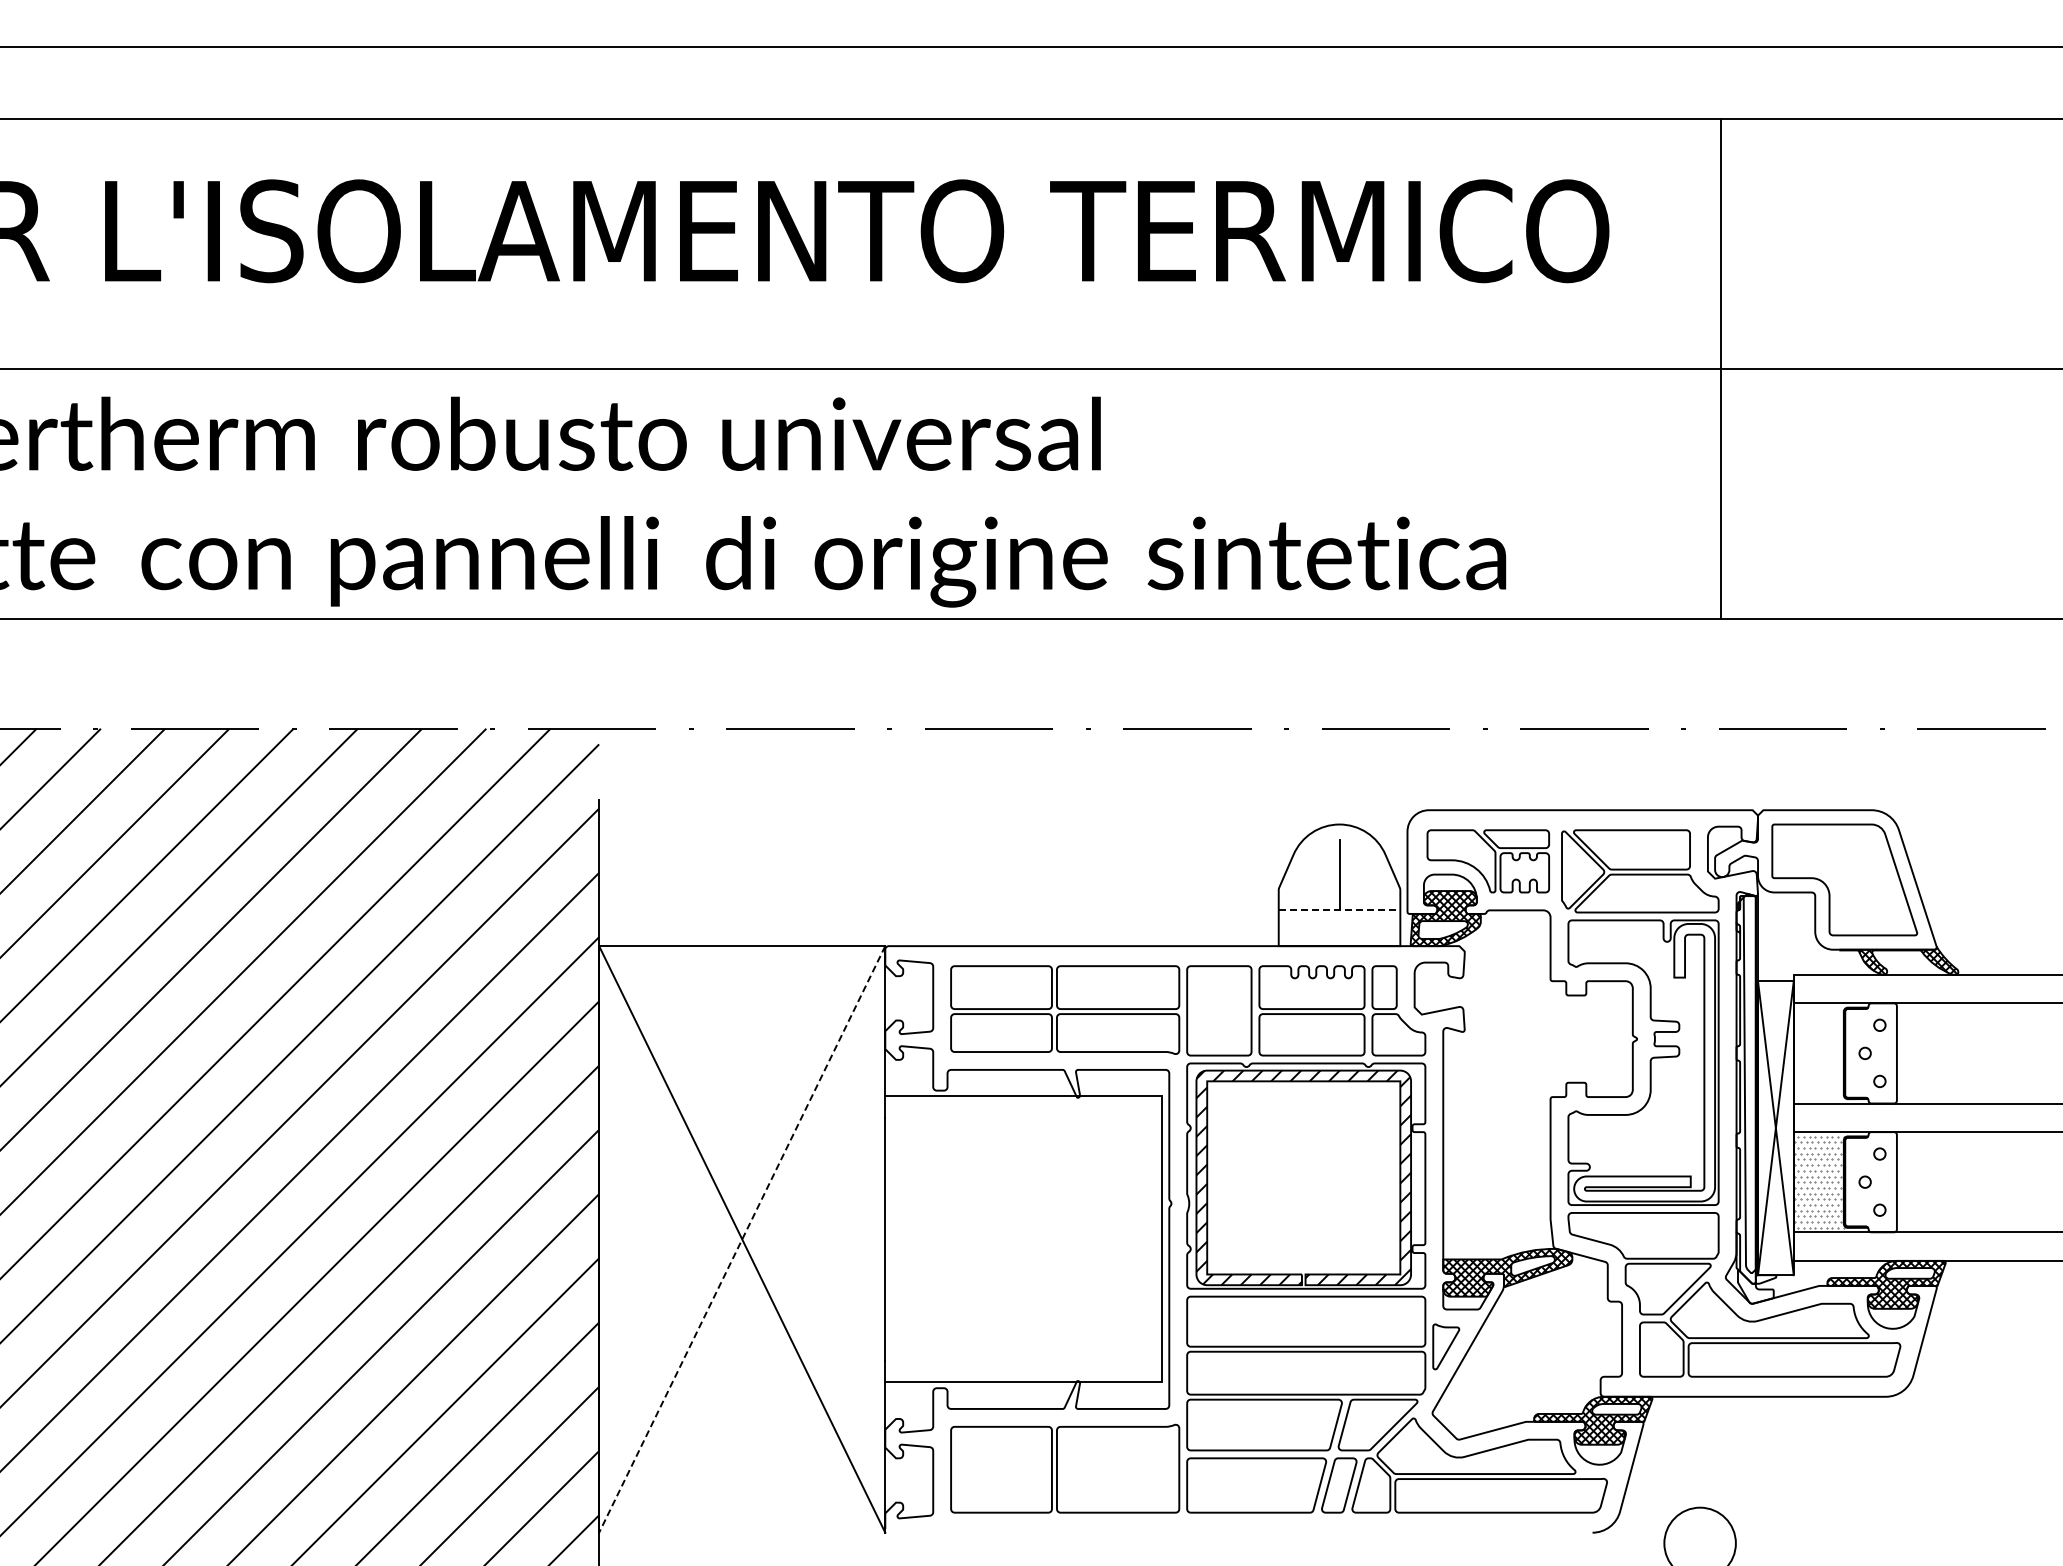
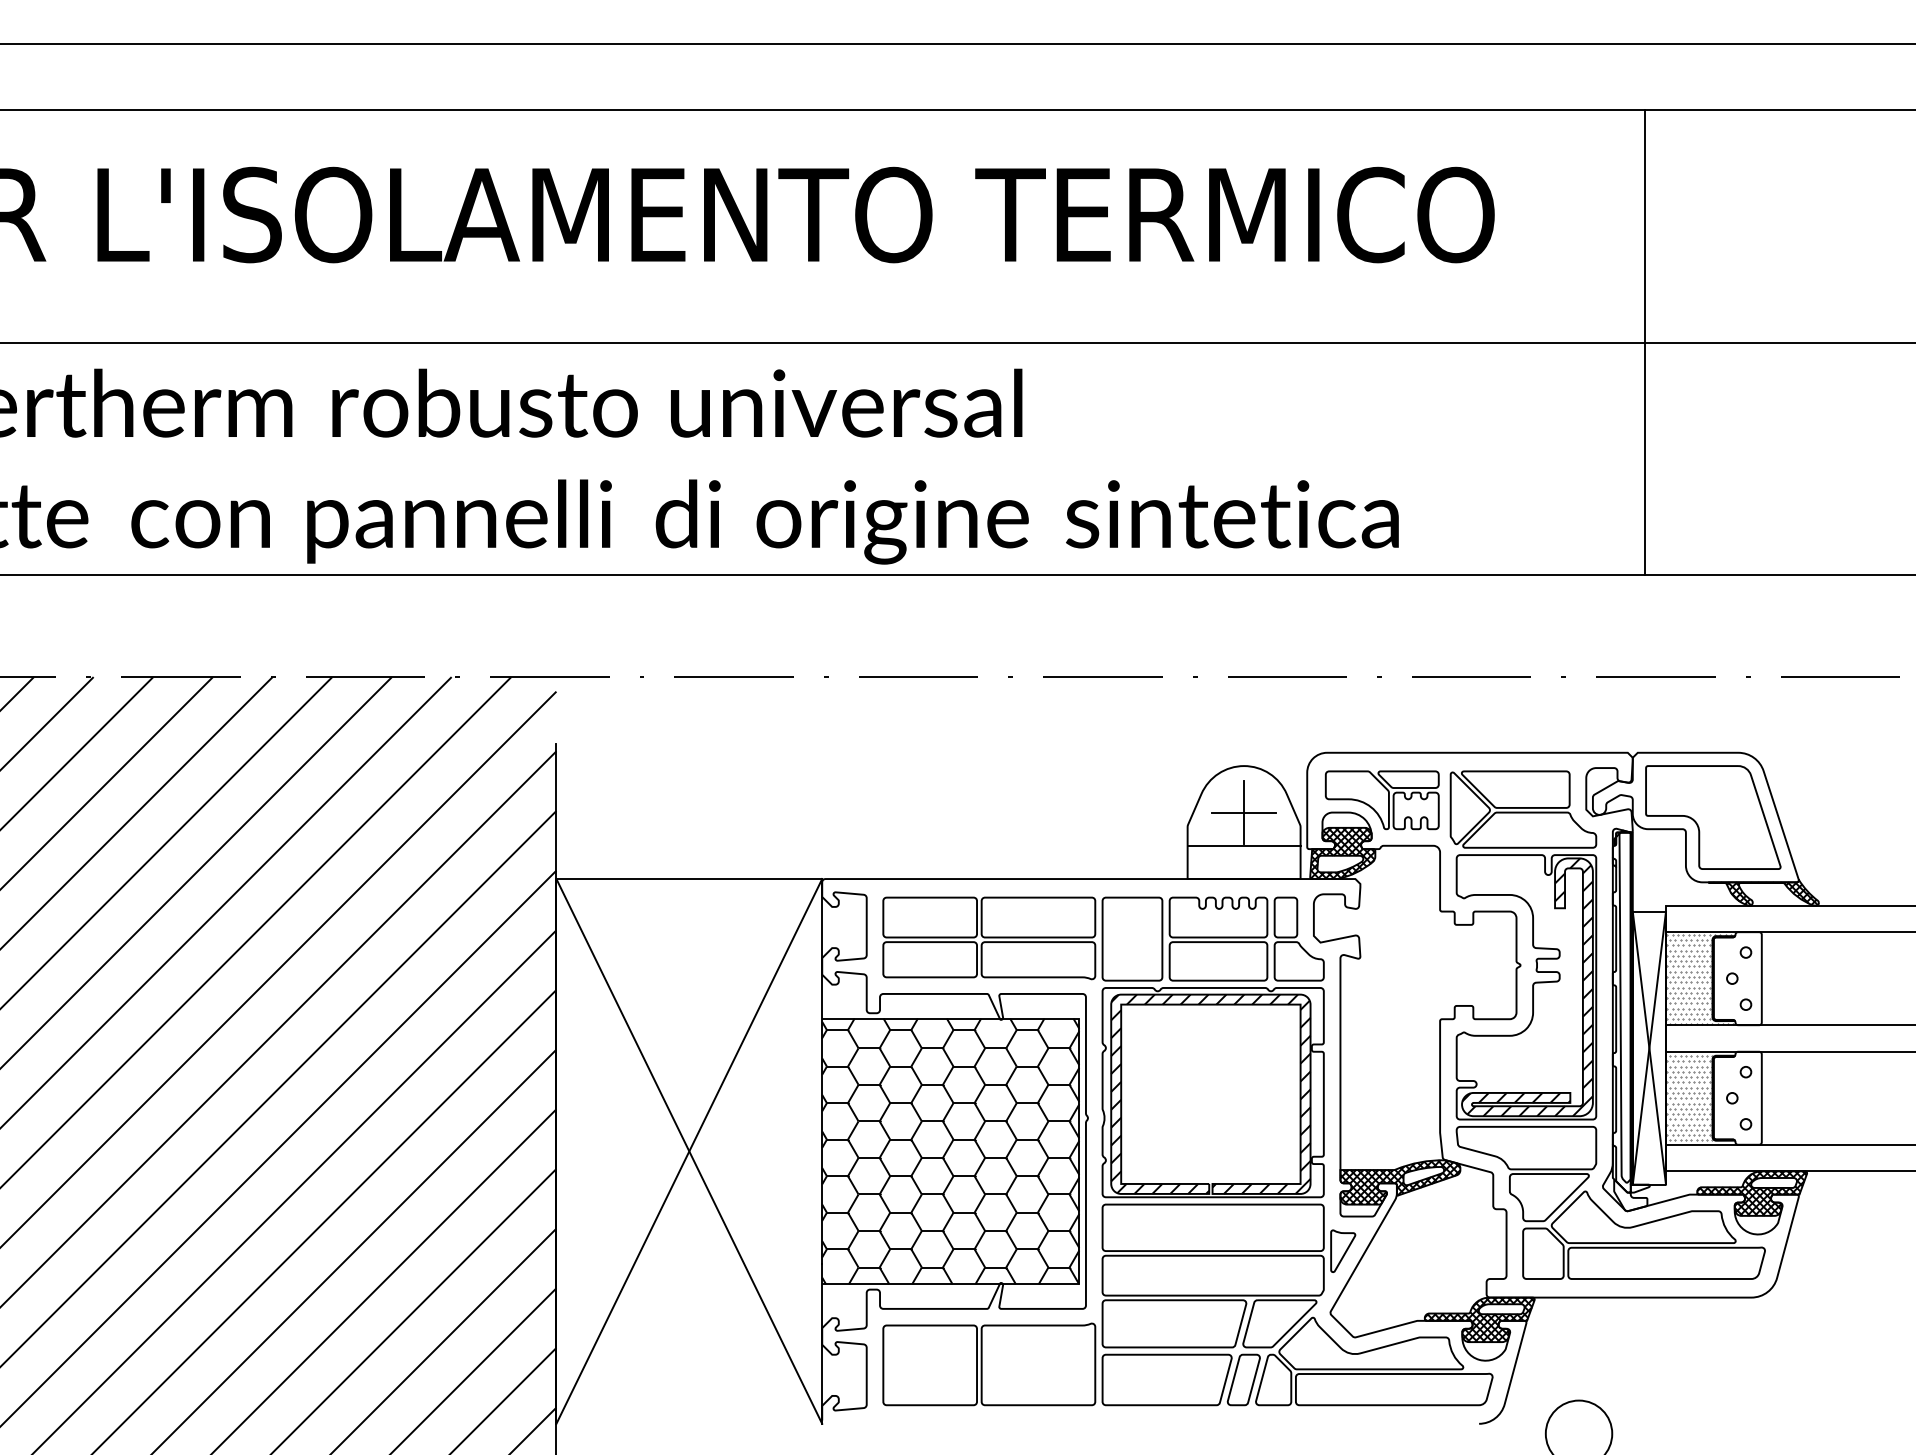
line: (1720, 368) -> (1644, 342), moved
line: (1339, 874) -> (1244, 812), added
line: (1339, 910) -> (1244, 845), dashed -> solid
hatch: (1830, 1054) -> (1700, 979), added
hatch: (1644, 1062) -> (1527, 987), added
line: (742, 1239) -> (689, 1151), dashed -> solid
hatch: (1023, 1239) -> (950, 1151), added

